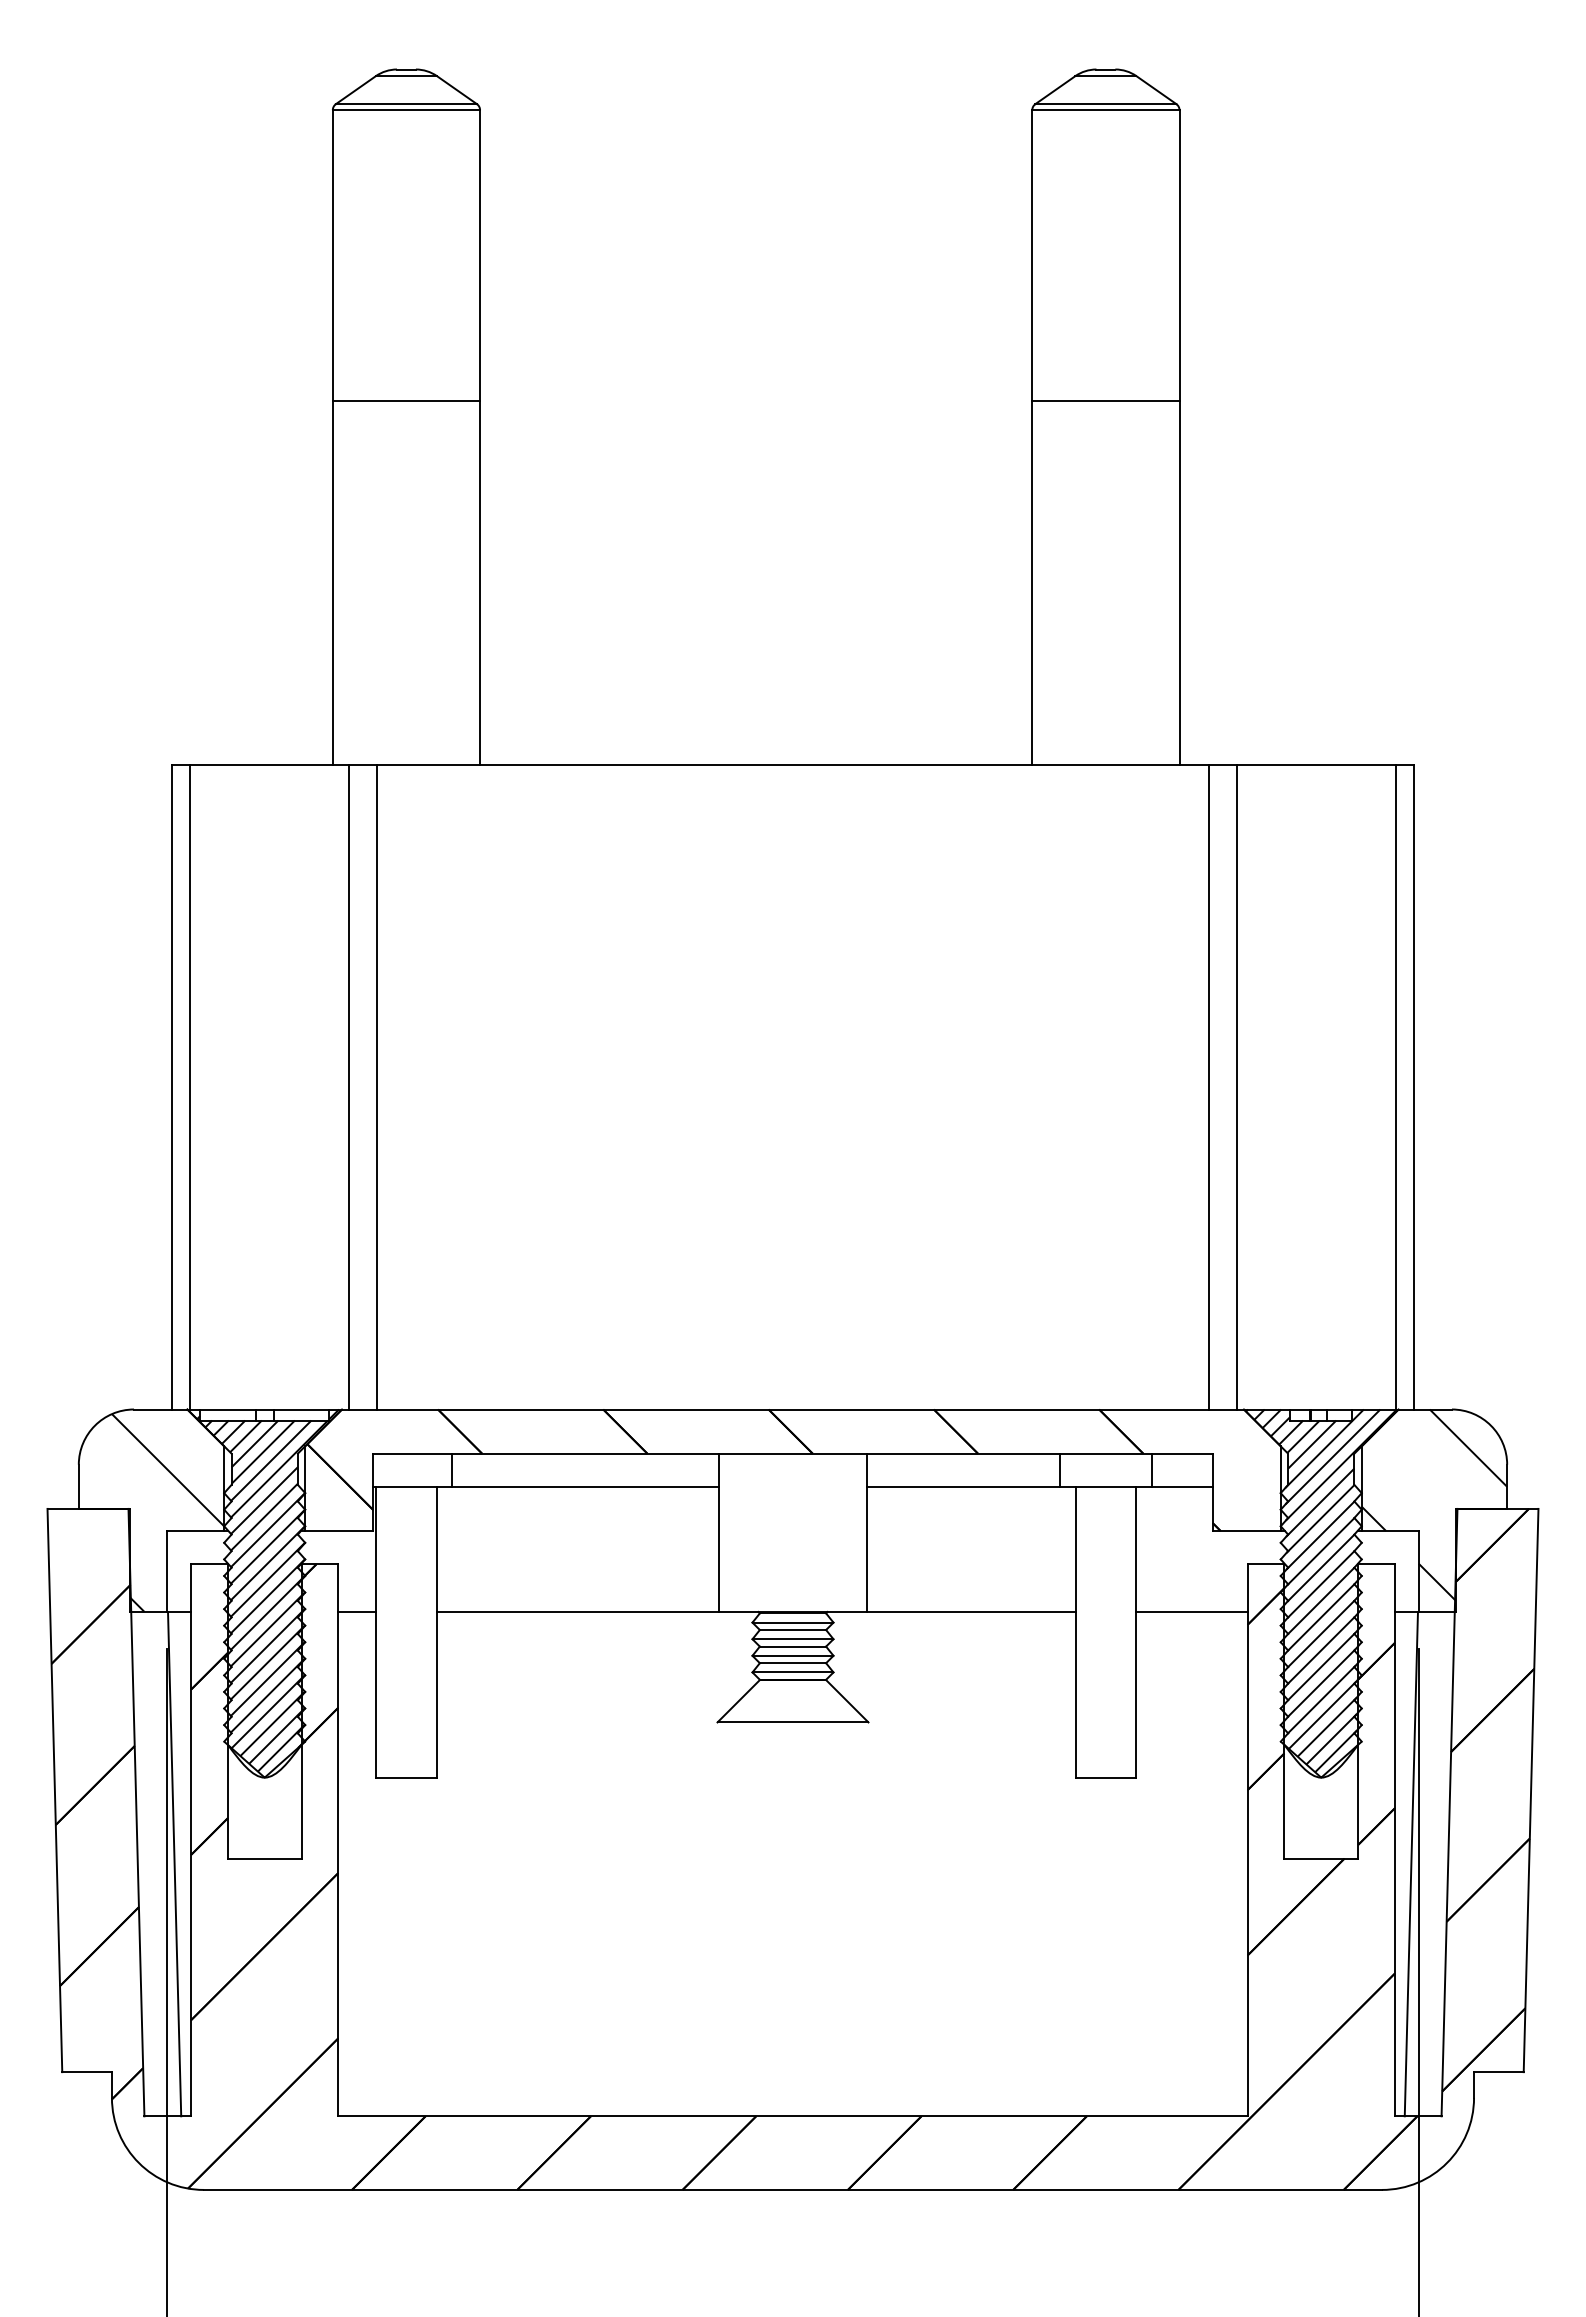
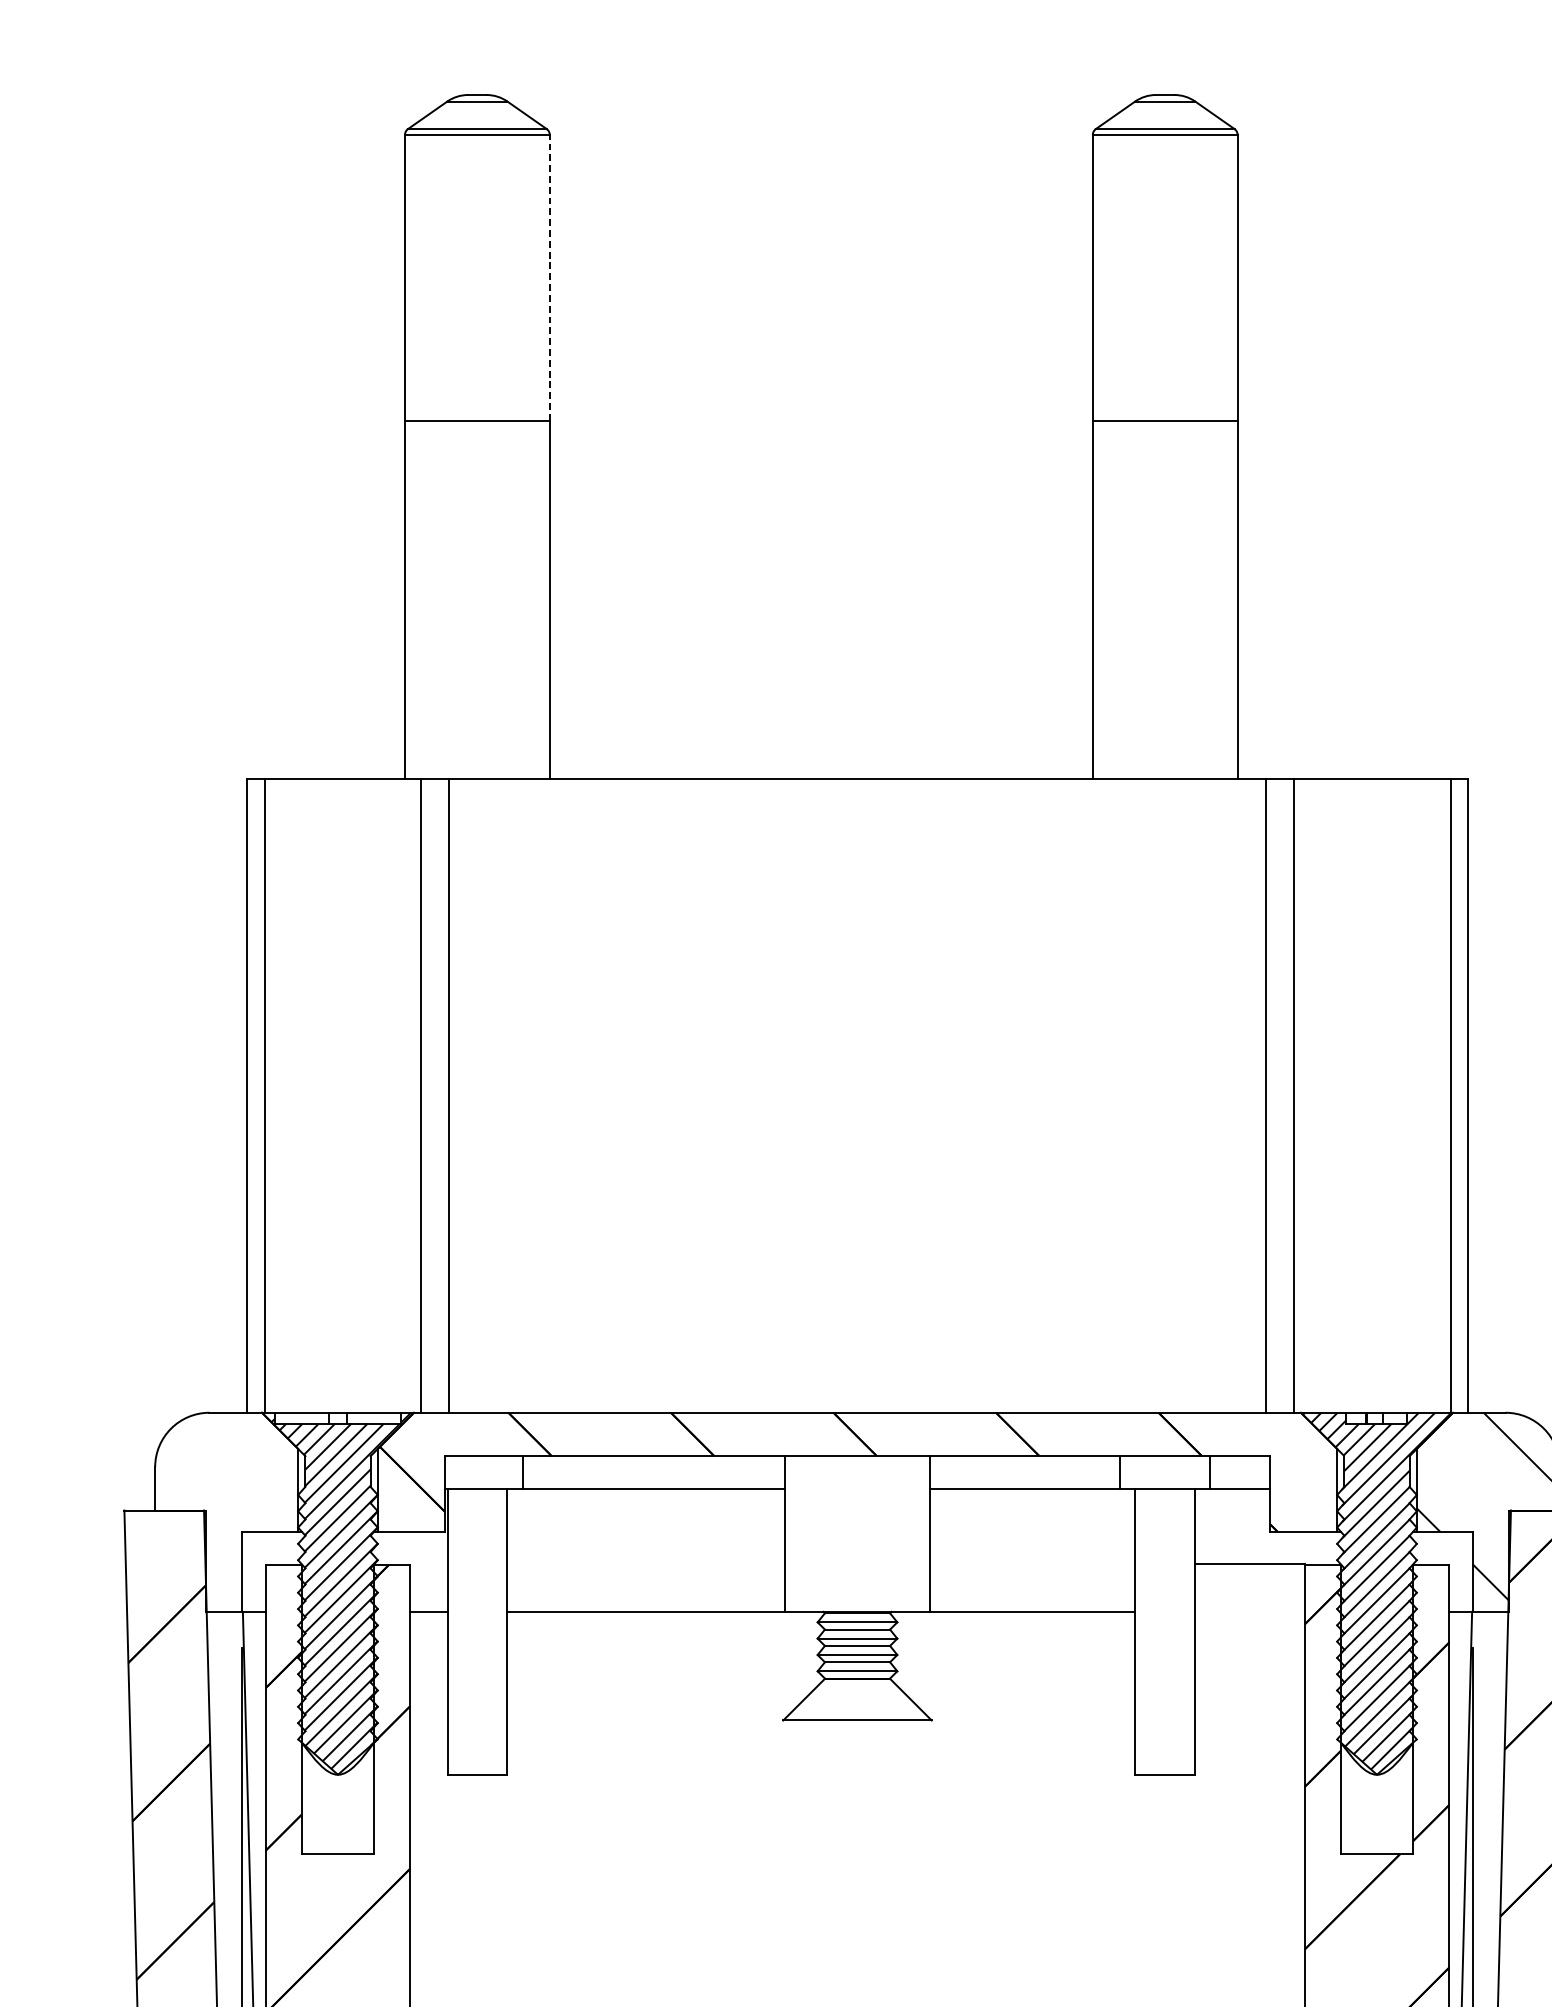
line: (480, 254) -> (550, 276), solid -> dashed
hatch: (167, 1512) -> (242, 1514), removed
line: (1191, 1611) -> (1249, 1563), moved

